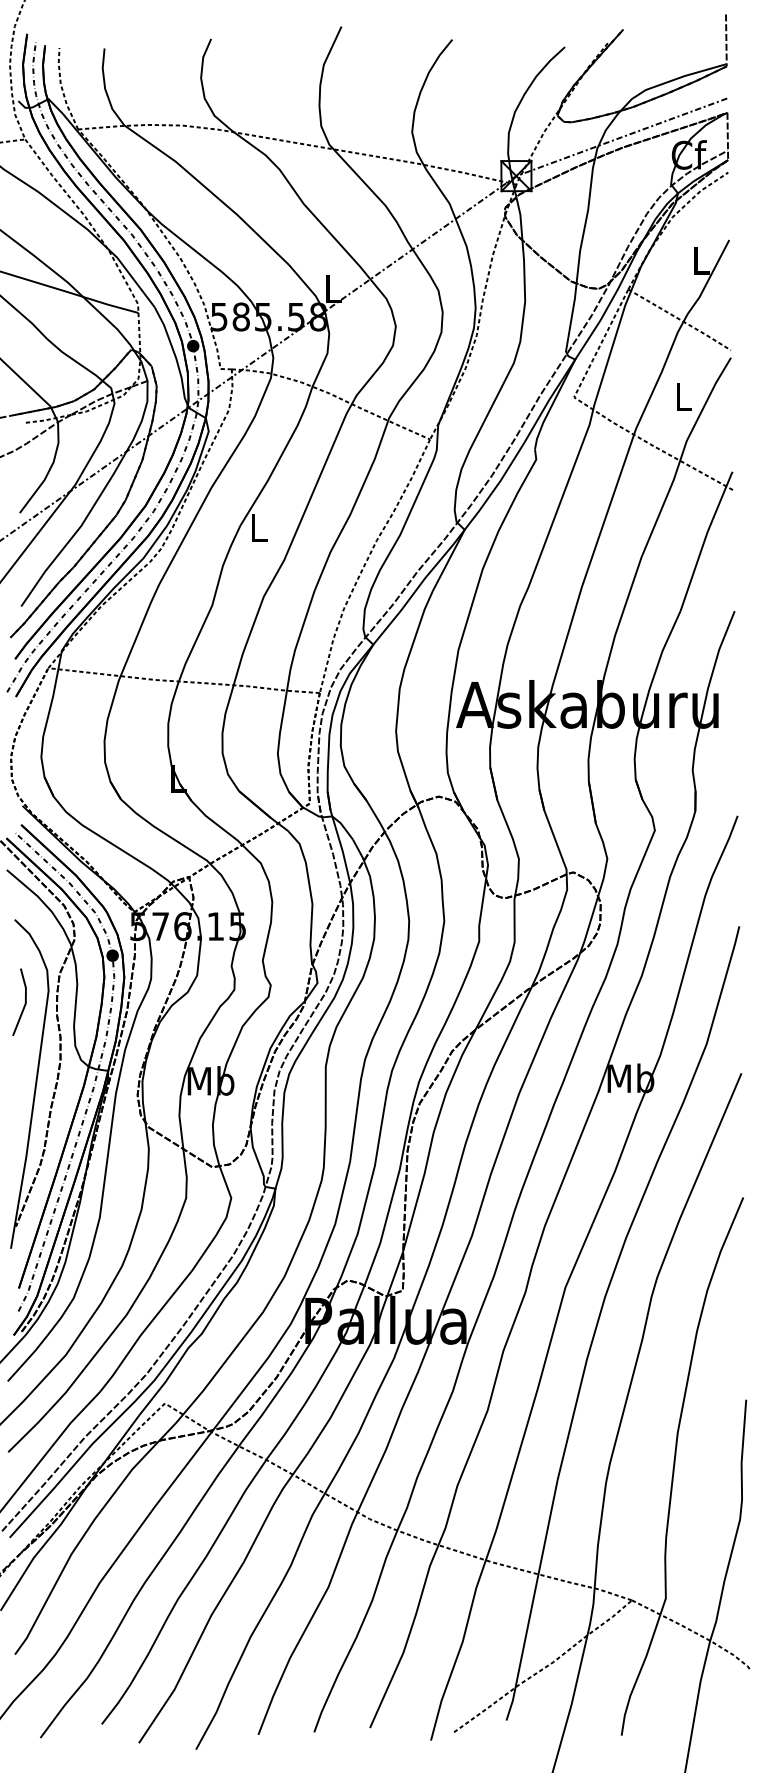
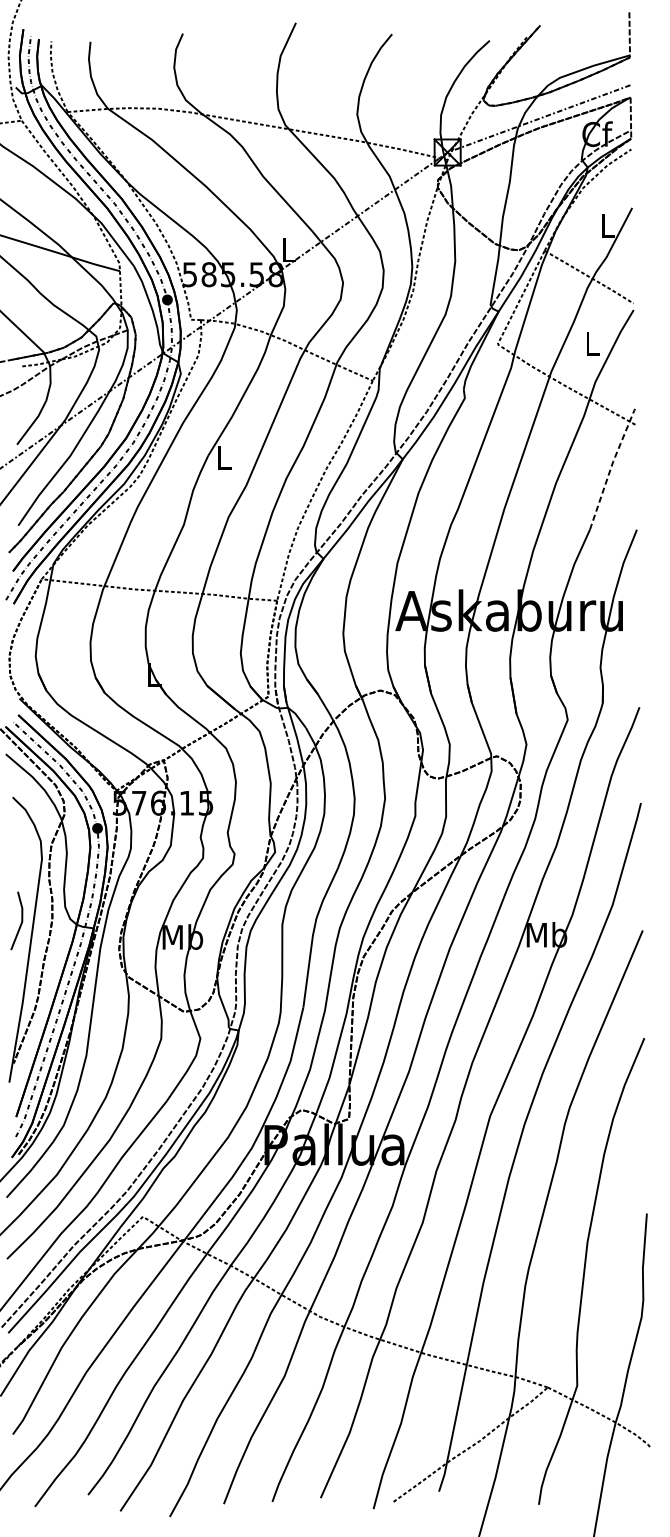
line: (705, 538) -> (611, 466), solid -> dashed
line: (24, 1003) -> (21, 921), moved

